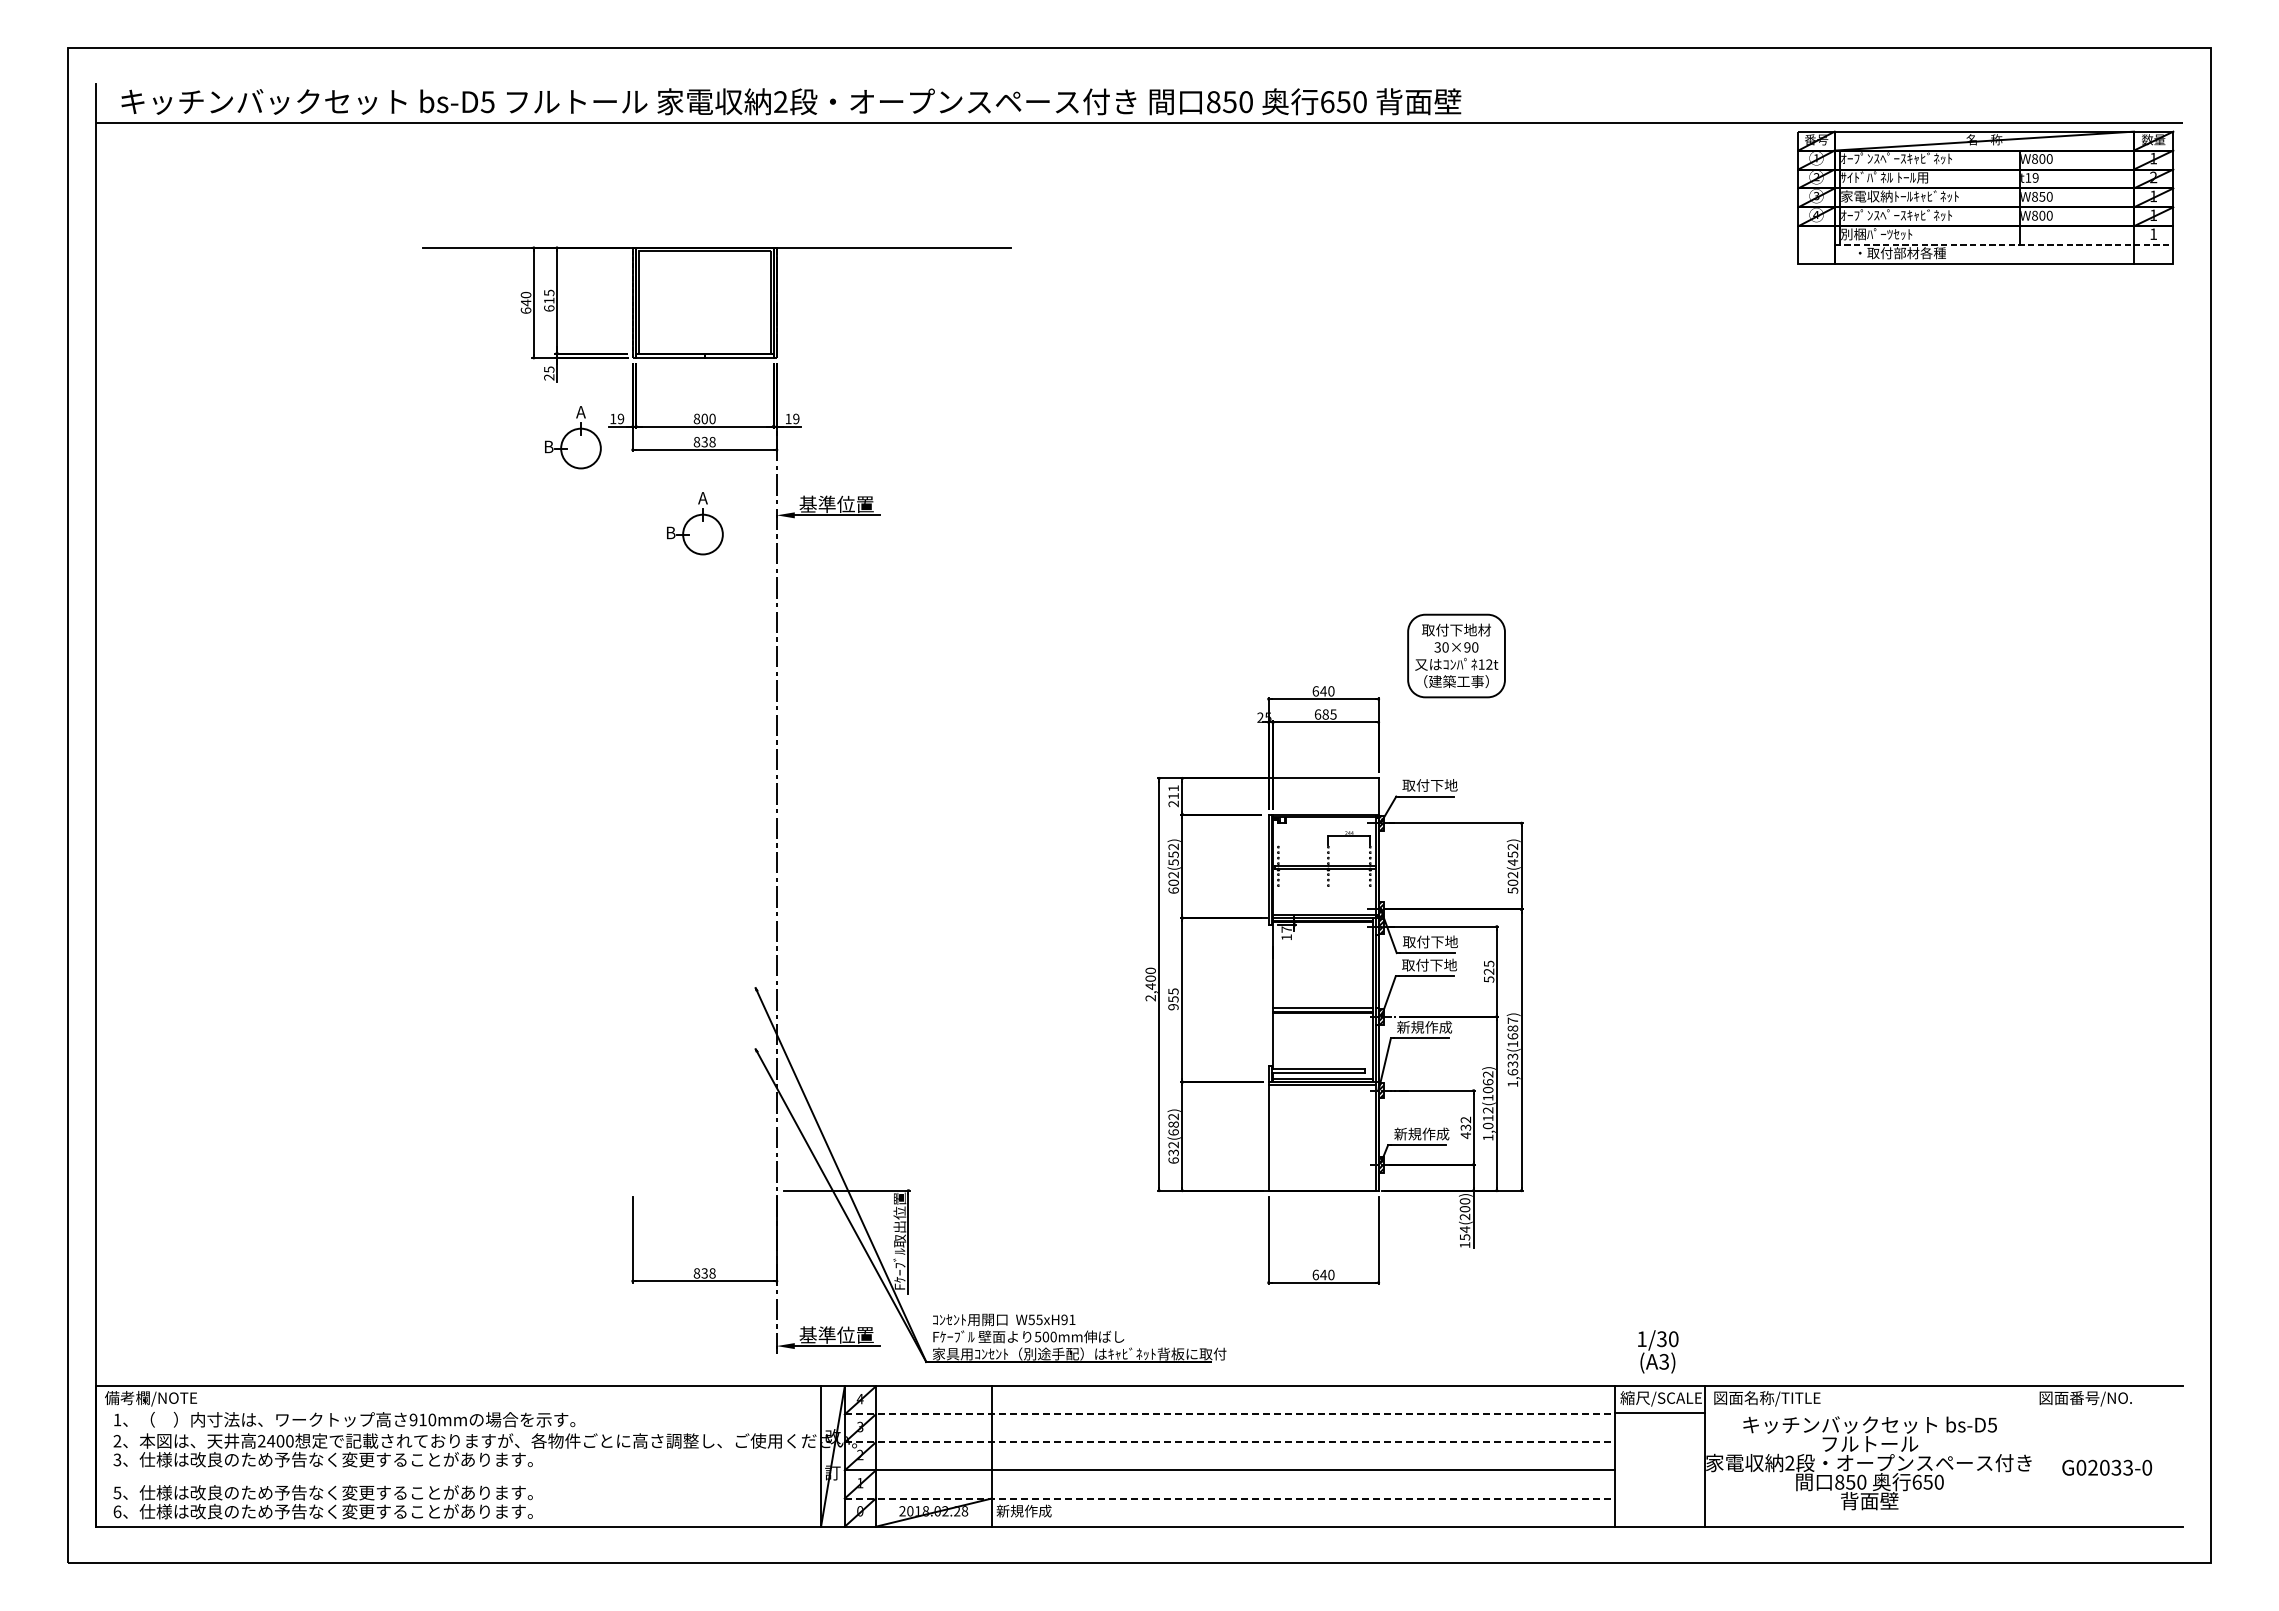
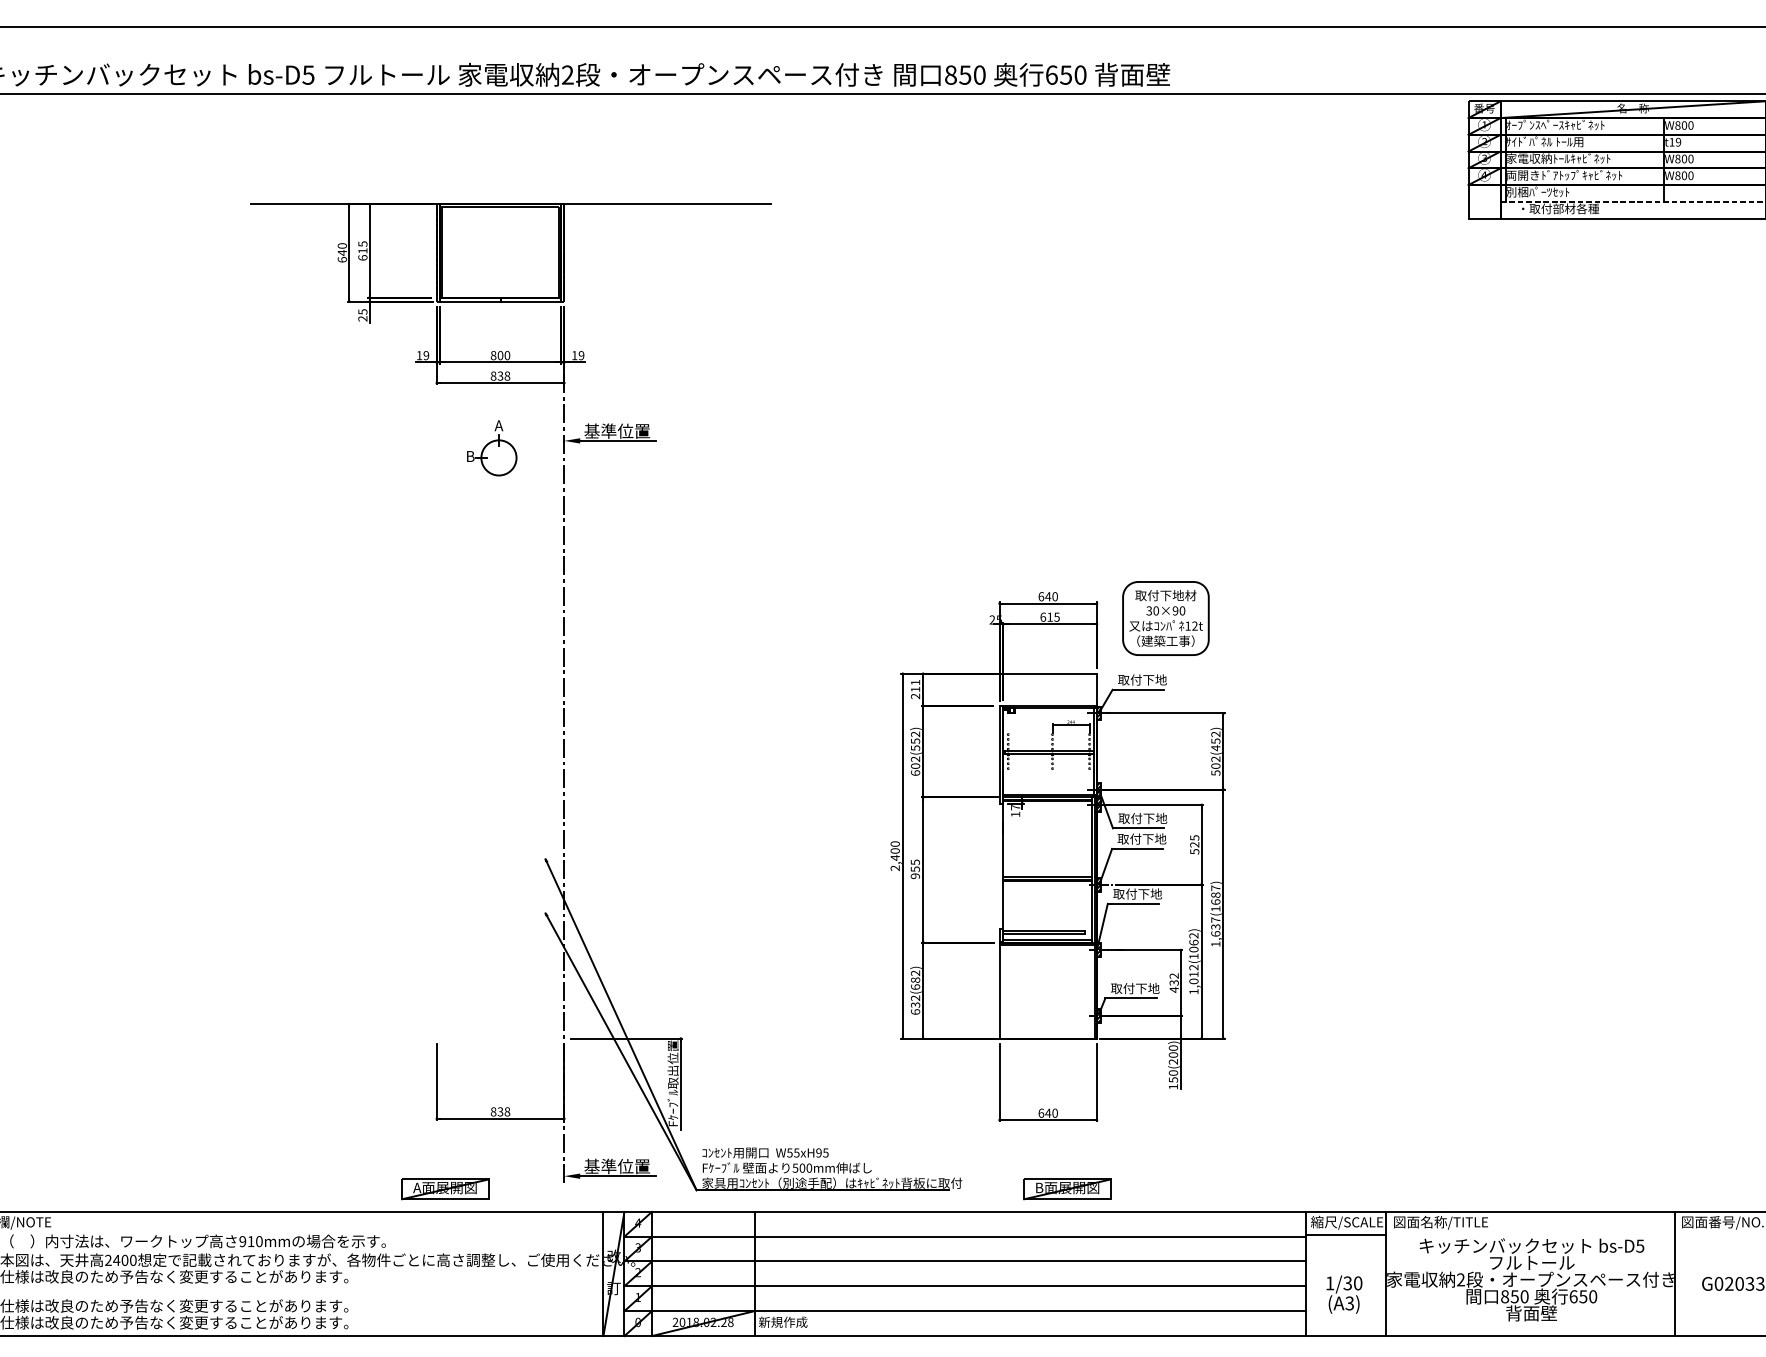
text: (2042, 196) -> (1684, 158), W850 -> W800
text: (1906, 215) -> (1564, 175), ｵｰﾌﾟﾝｽﾍﾟｰｽｷｬﾋﾞﾈｯﾄ -> 両開きﾄﾞｱﾄｯﾌﾟｷｬﾋﾞﾈｯﾄ
part: (573, 437) -> (384, 372), removed
part: (1456, 655) -> (1165, 618), moved
text: (1325, 714) -> (1049, 617), 685 -> 615
text: (1424, 1026) -> (1137, 893), 新規作成 -> 取付下地
text: (1512, 1056) -> (1215, 919), 1,633(1687) -> 1,637(1687)
text: (1421, 1133) -> (1134, 988), 新規作成 -> 取付下地
text: (1464, 1229) -> (1172, 1073), 154(200) -> 150(200)
text: (1072, 1319) -> (826, 1152), W55xH91 -> W55xH95
text: (1658, 1351) -> (1344, 1294), moved
part: (642, 1360) -> (445, 1188), added
part: (1345, 1360) -> (1067, 1188), added
line: (1230, 1414) -> (965, 1236), dashed -> solid
line: (1230, 1442) -> (965, 1261), dashed -> solid
line: (2031, 1456) -> (1674, 1273), added
line: (1230, 1498) -> (965, 1311), dashed -> solid

